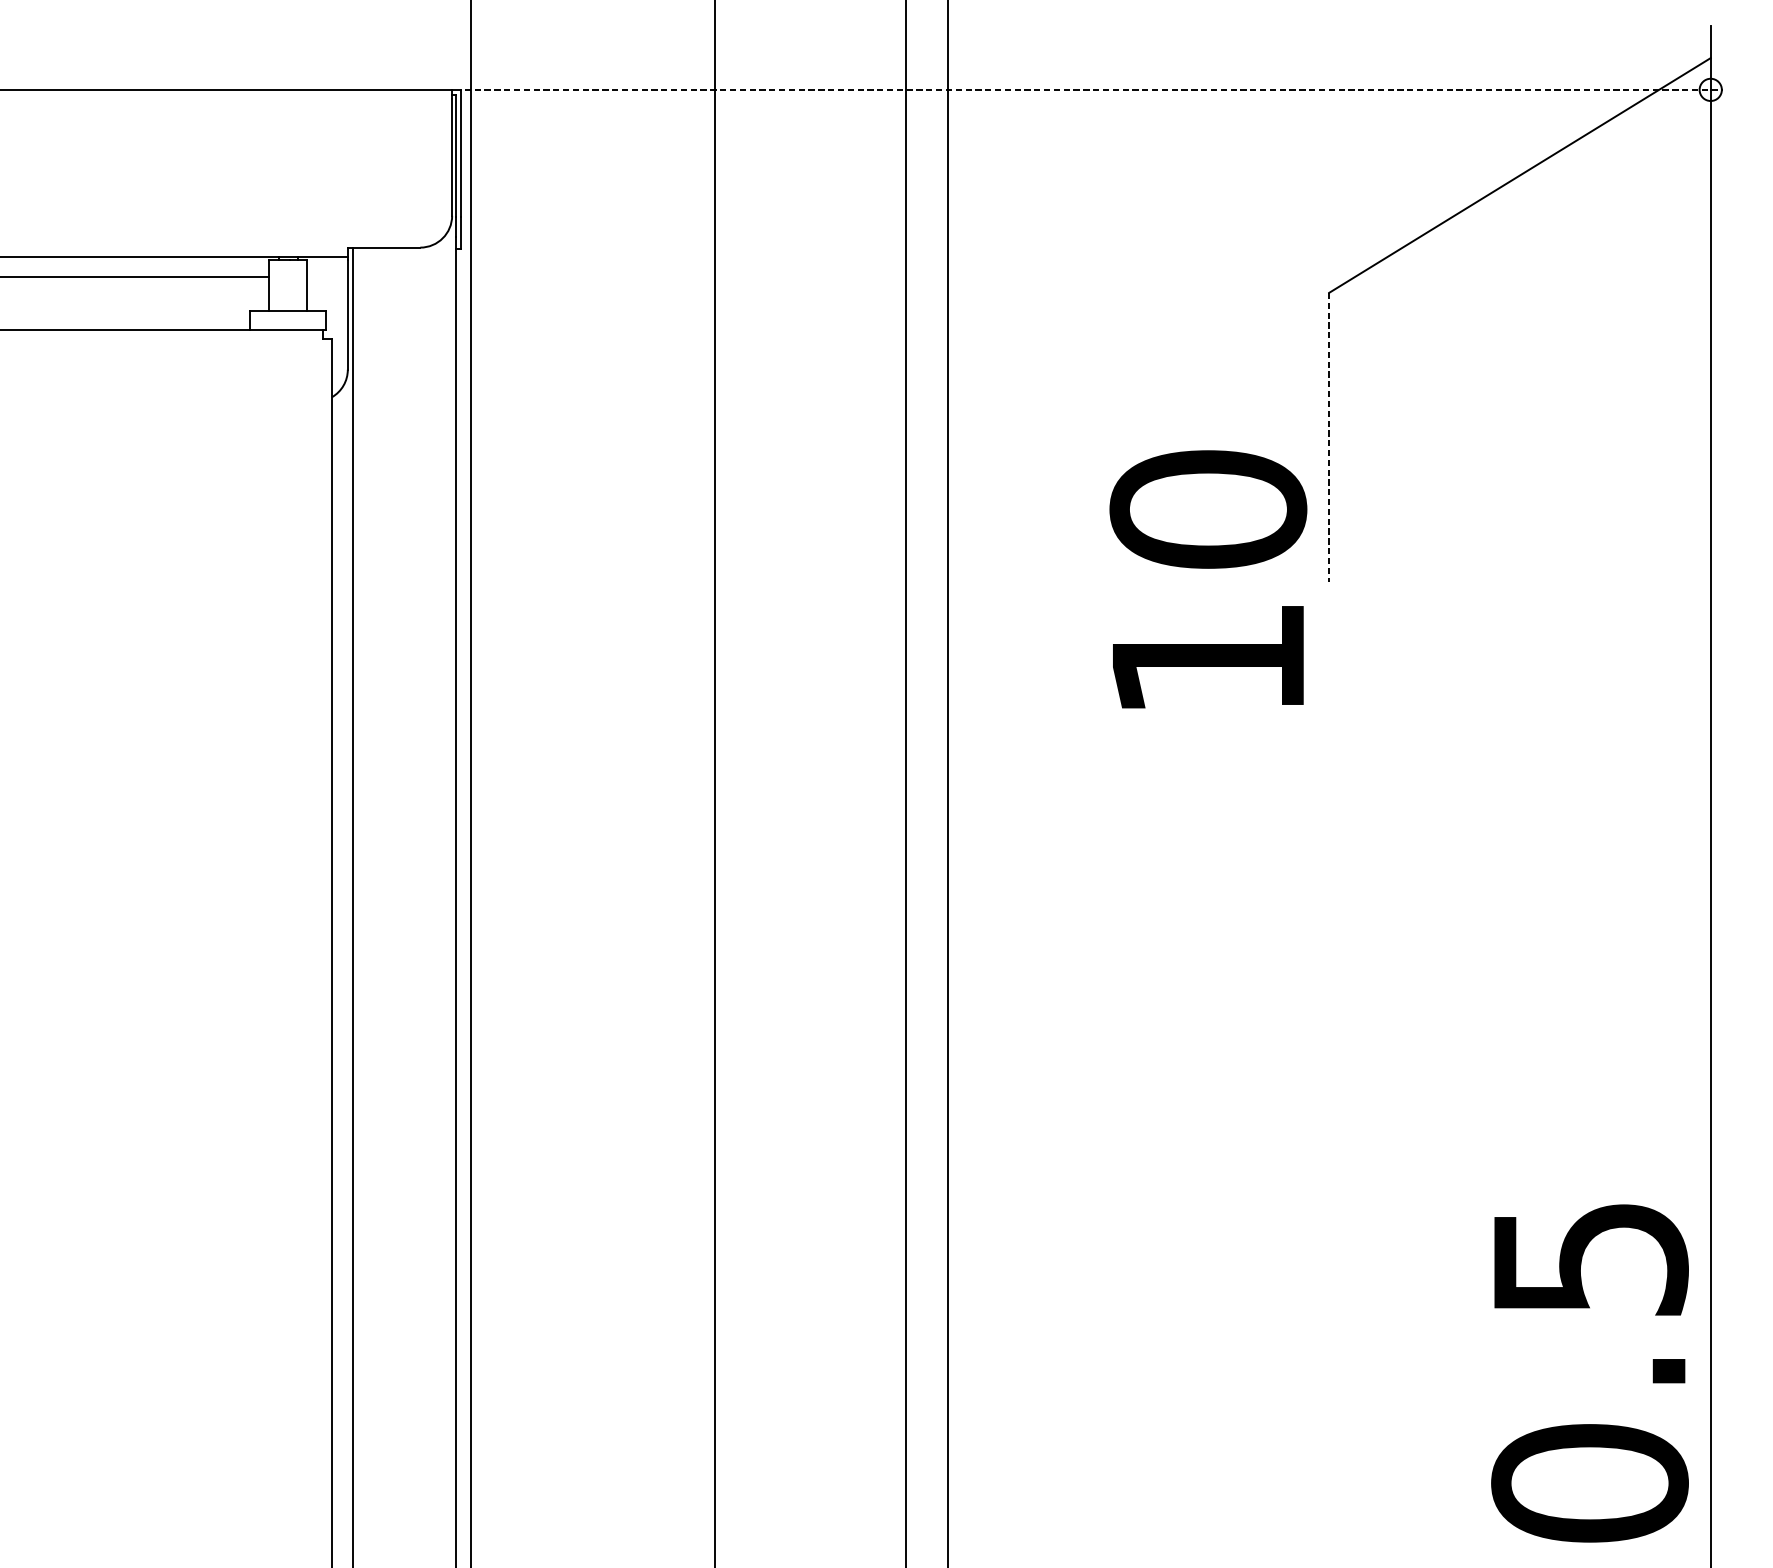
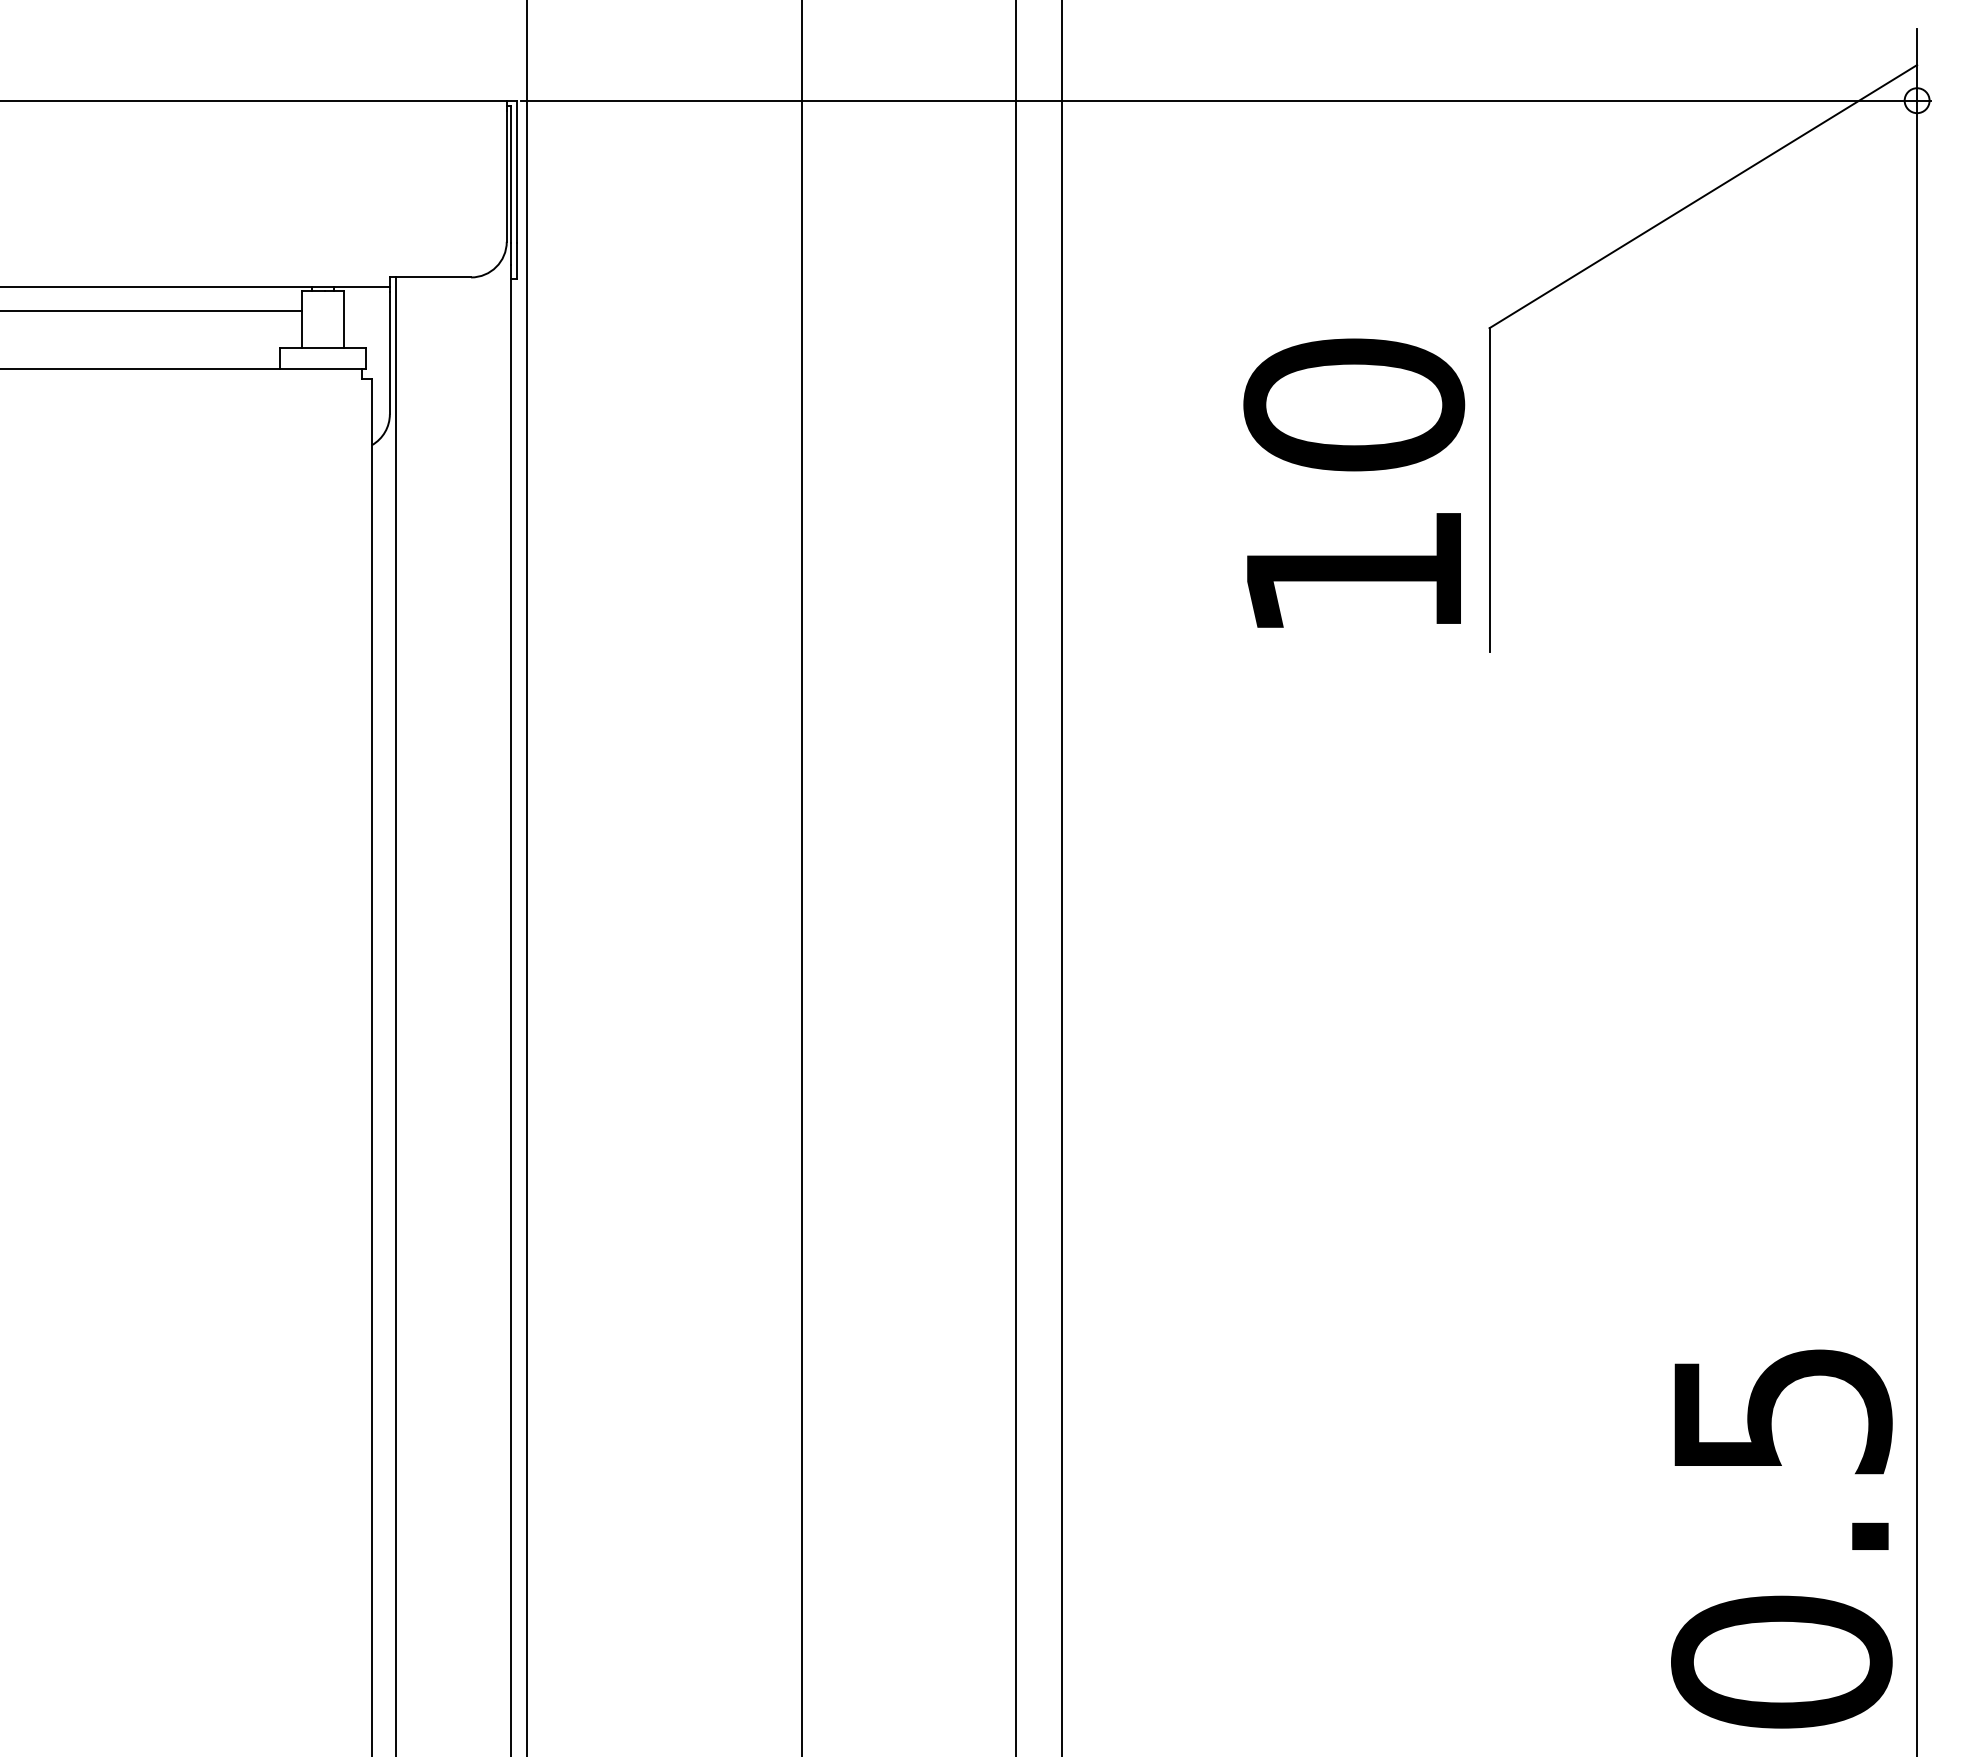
line: (1094, 89) -> (1226, 100), dashed -> solid
line: (1329, 437) -> (1489, 490), dashed -> solid
text: (1208, 578) -> (1354, 482), moved

